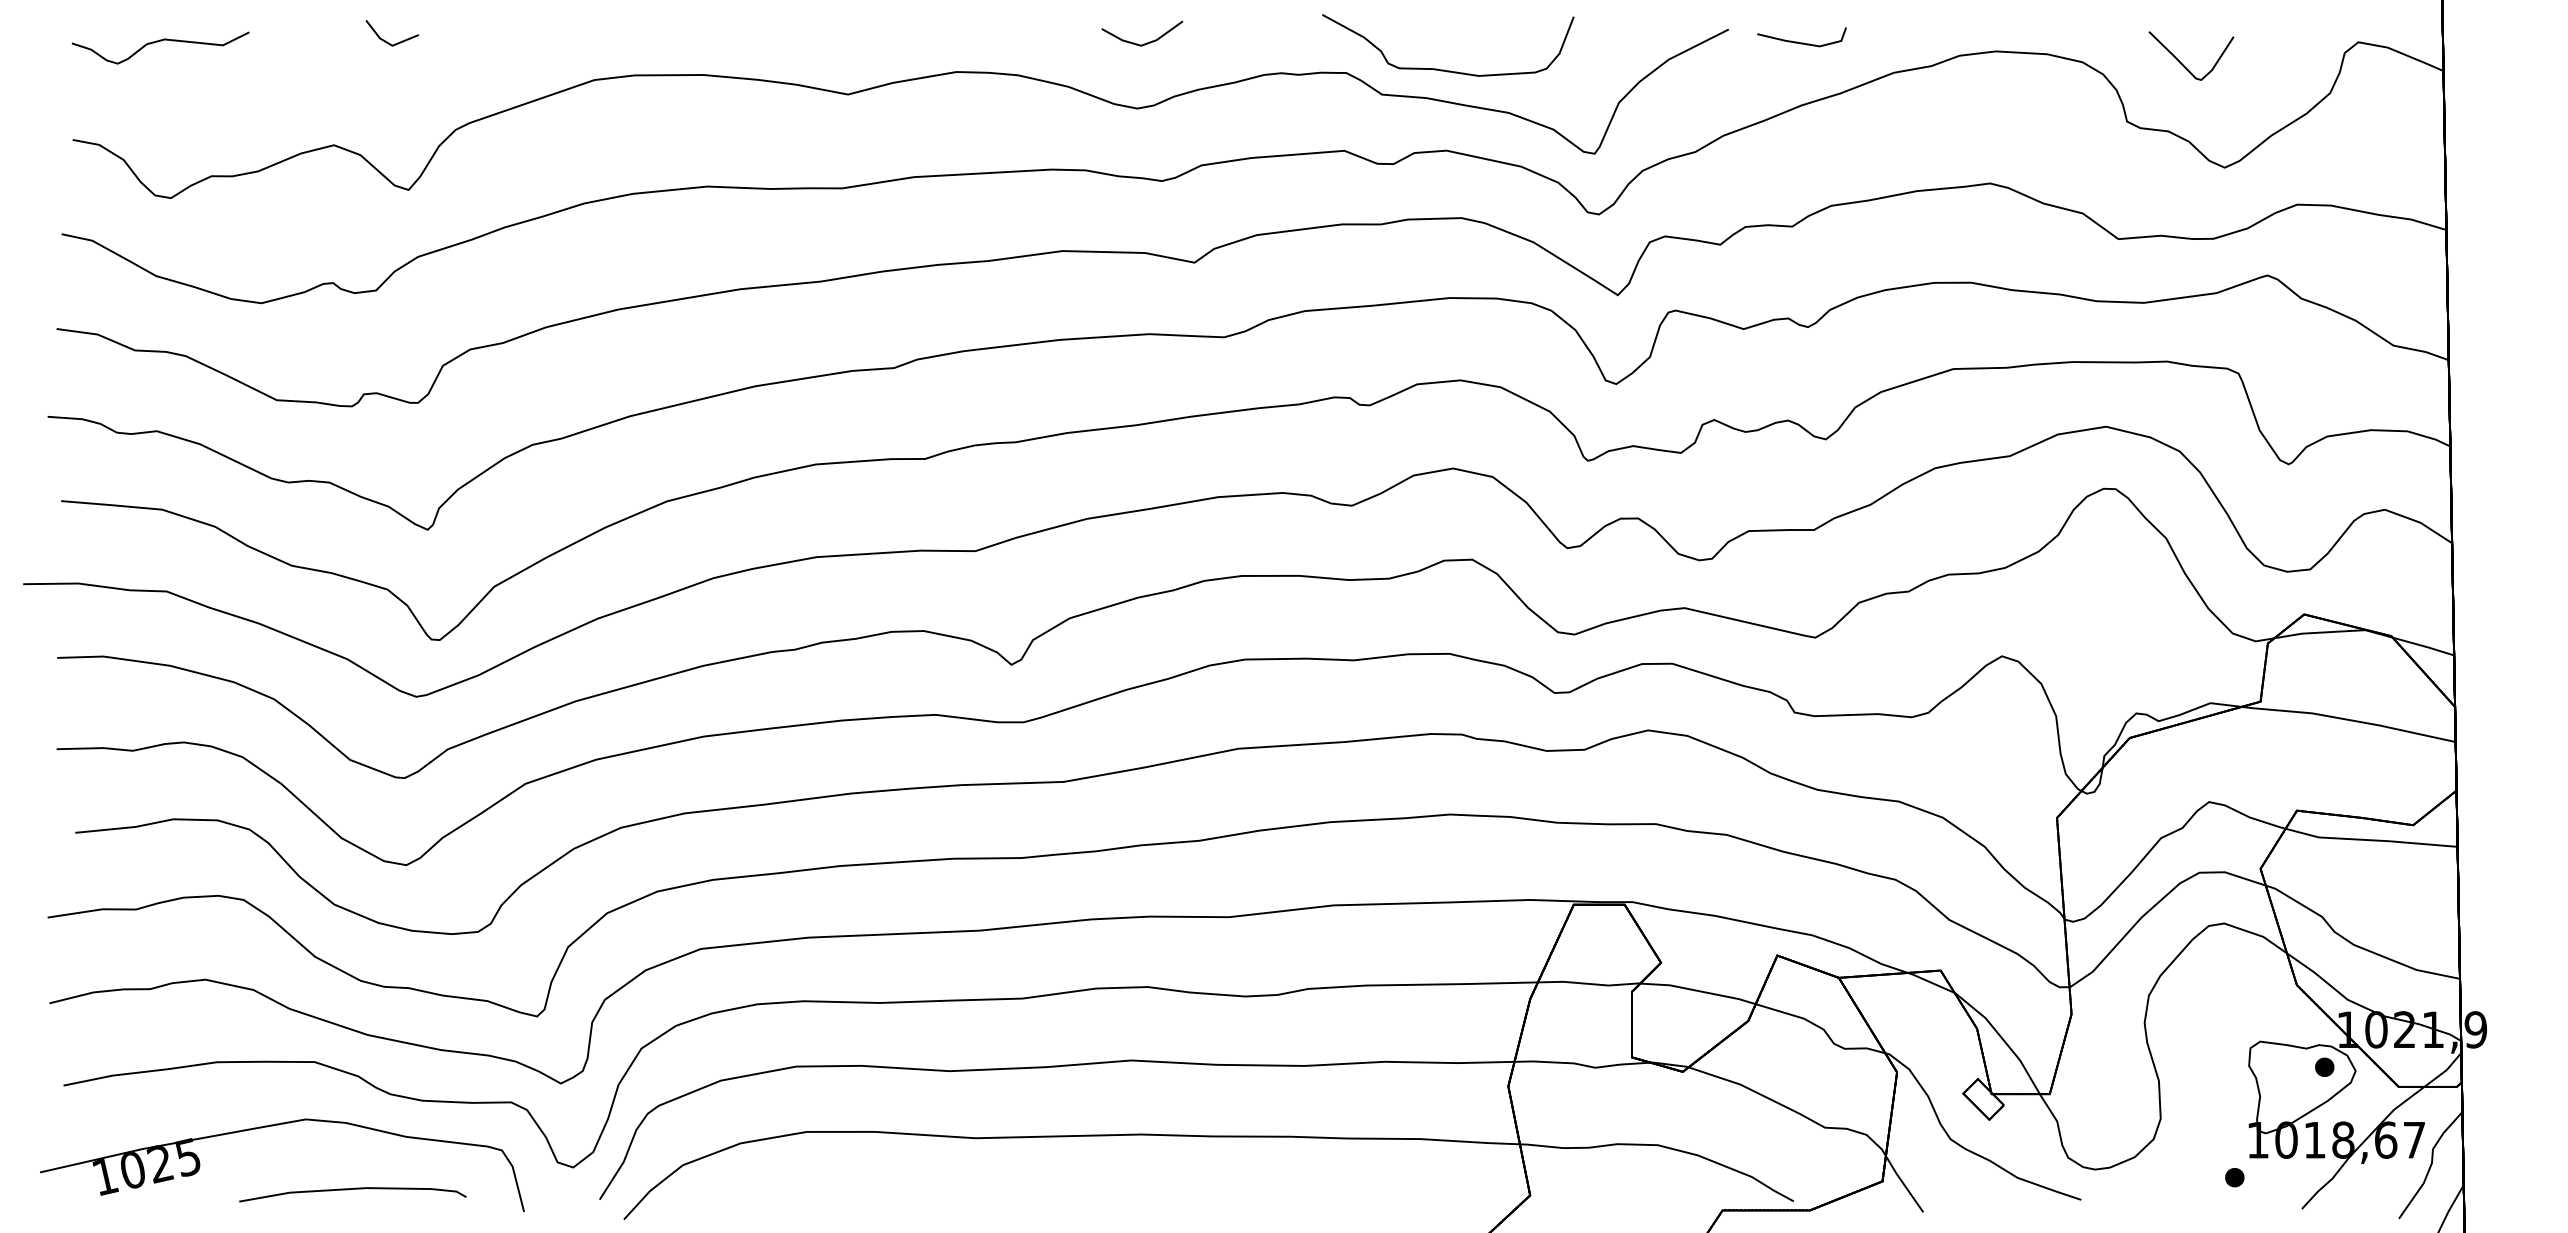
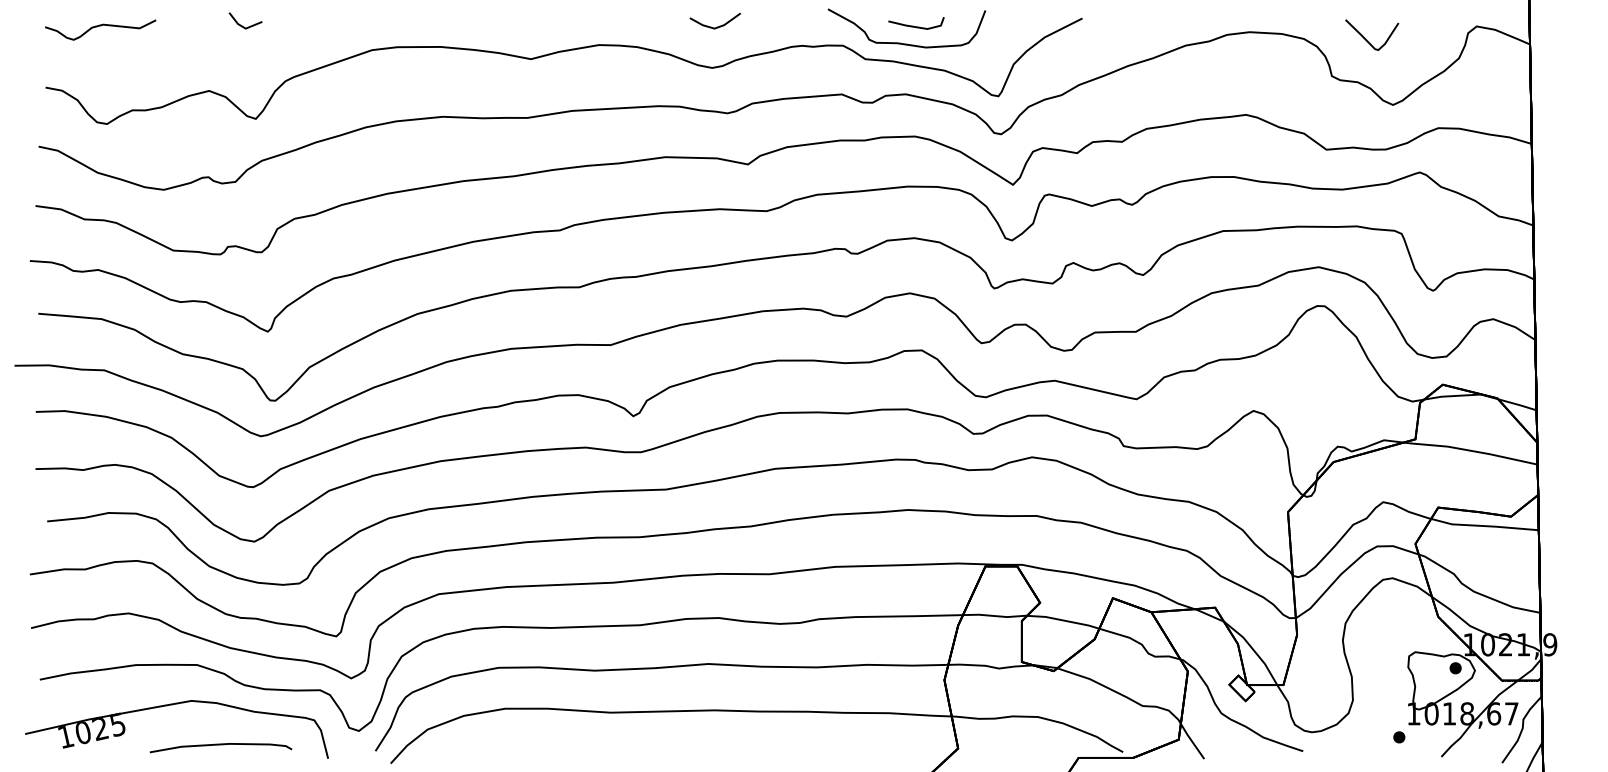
part: (1802, 37) -> (916, 23), moved

